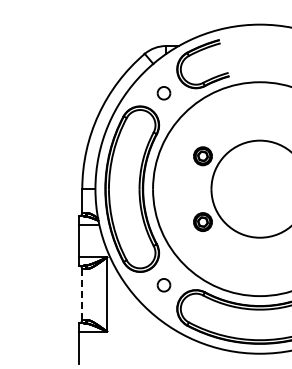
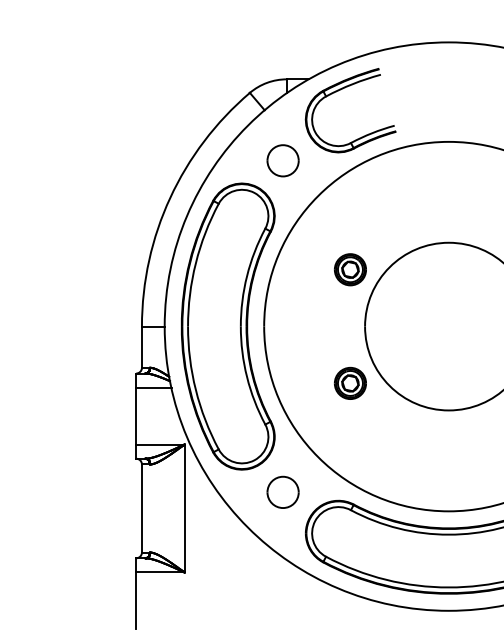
part: (163, 93) -> (282, 161), size x1.43
part: (163, 285) -> (282, 492), size x1.43
line: (82, 294) -> (142, 508), dashed -> solid

